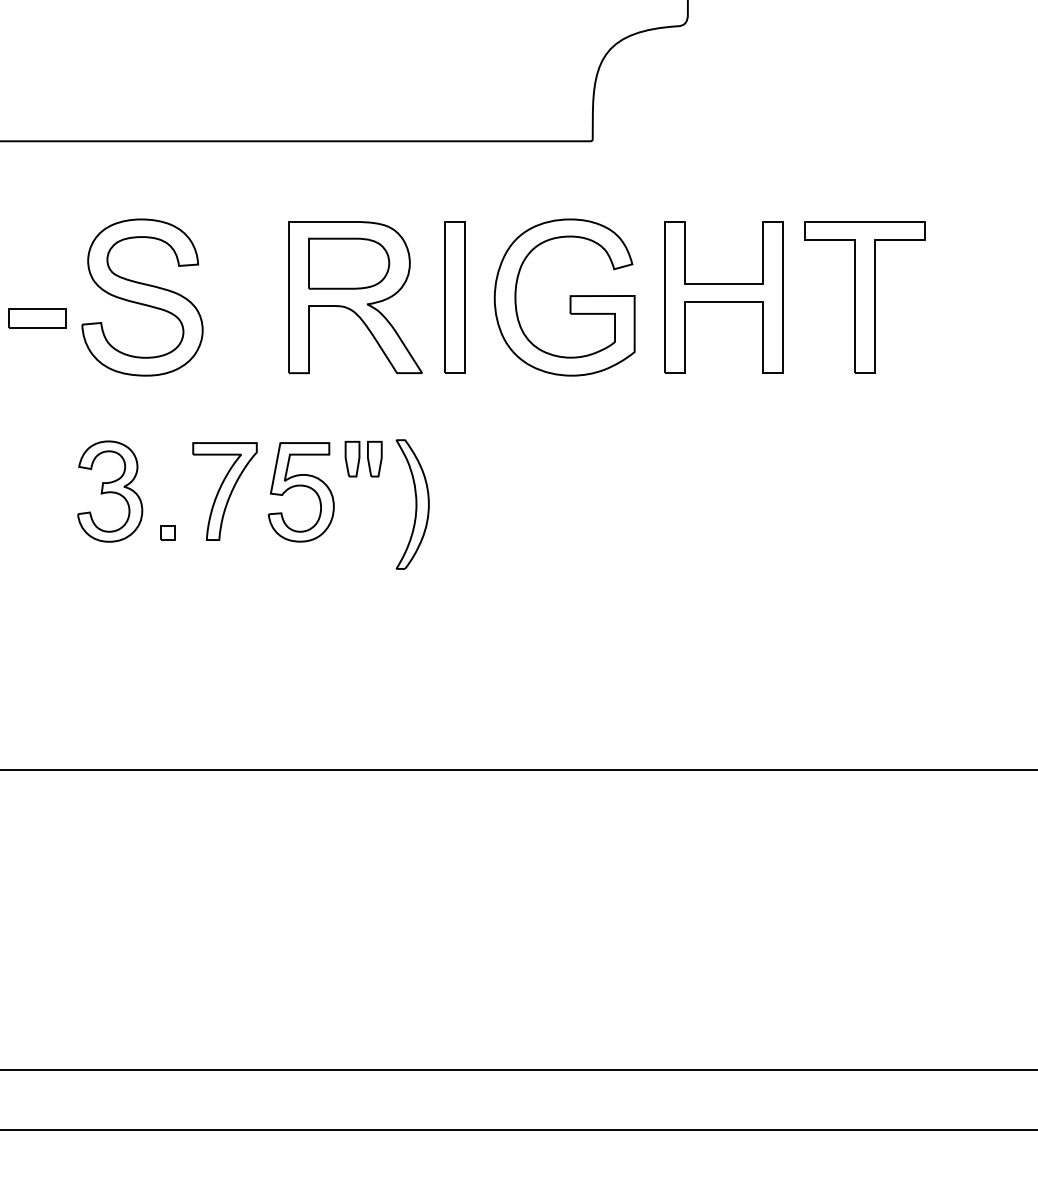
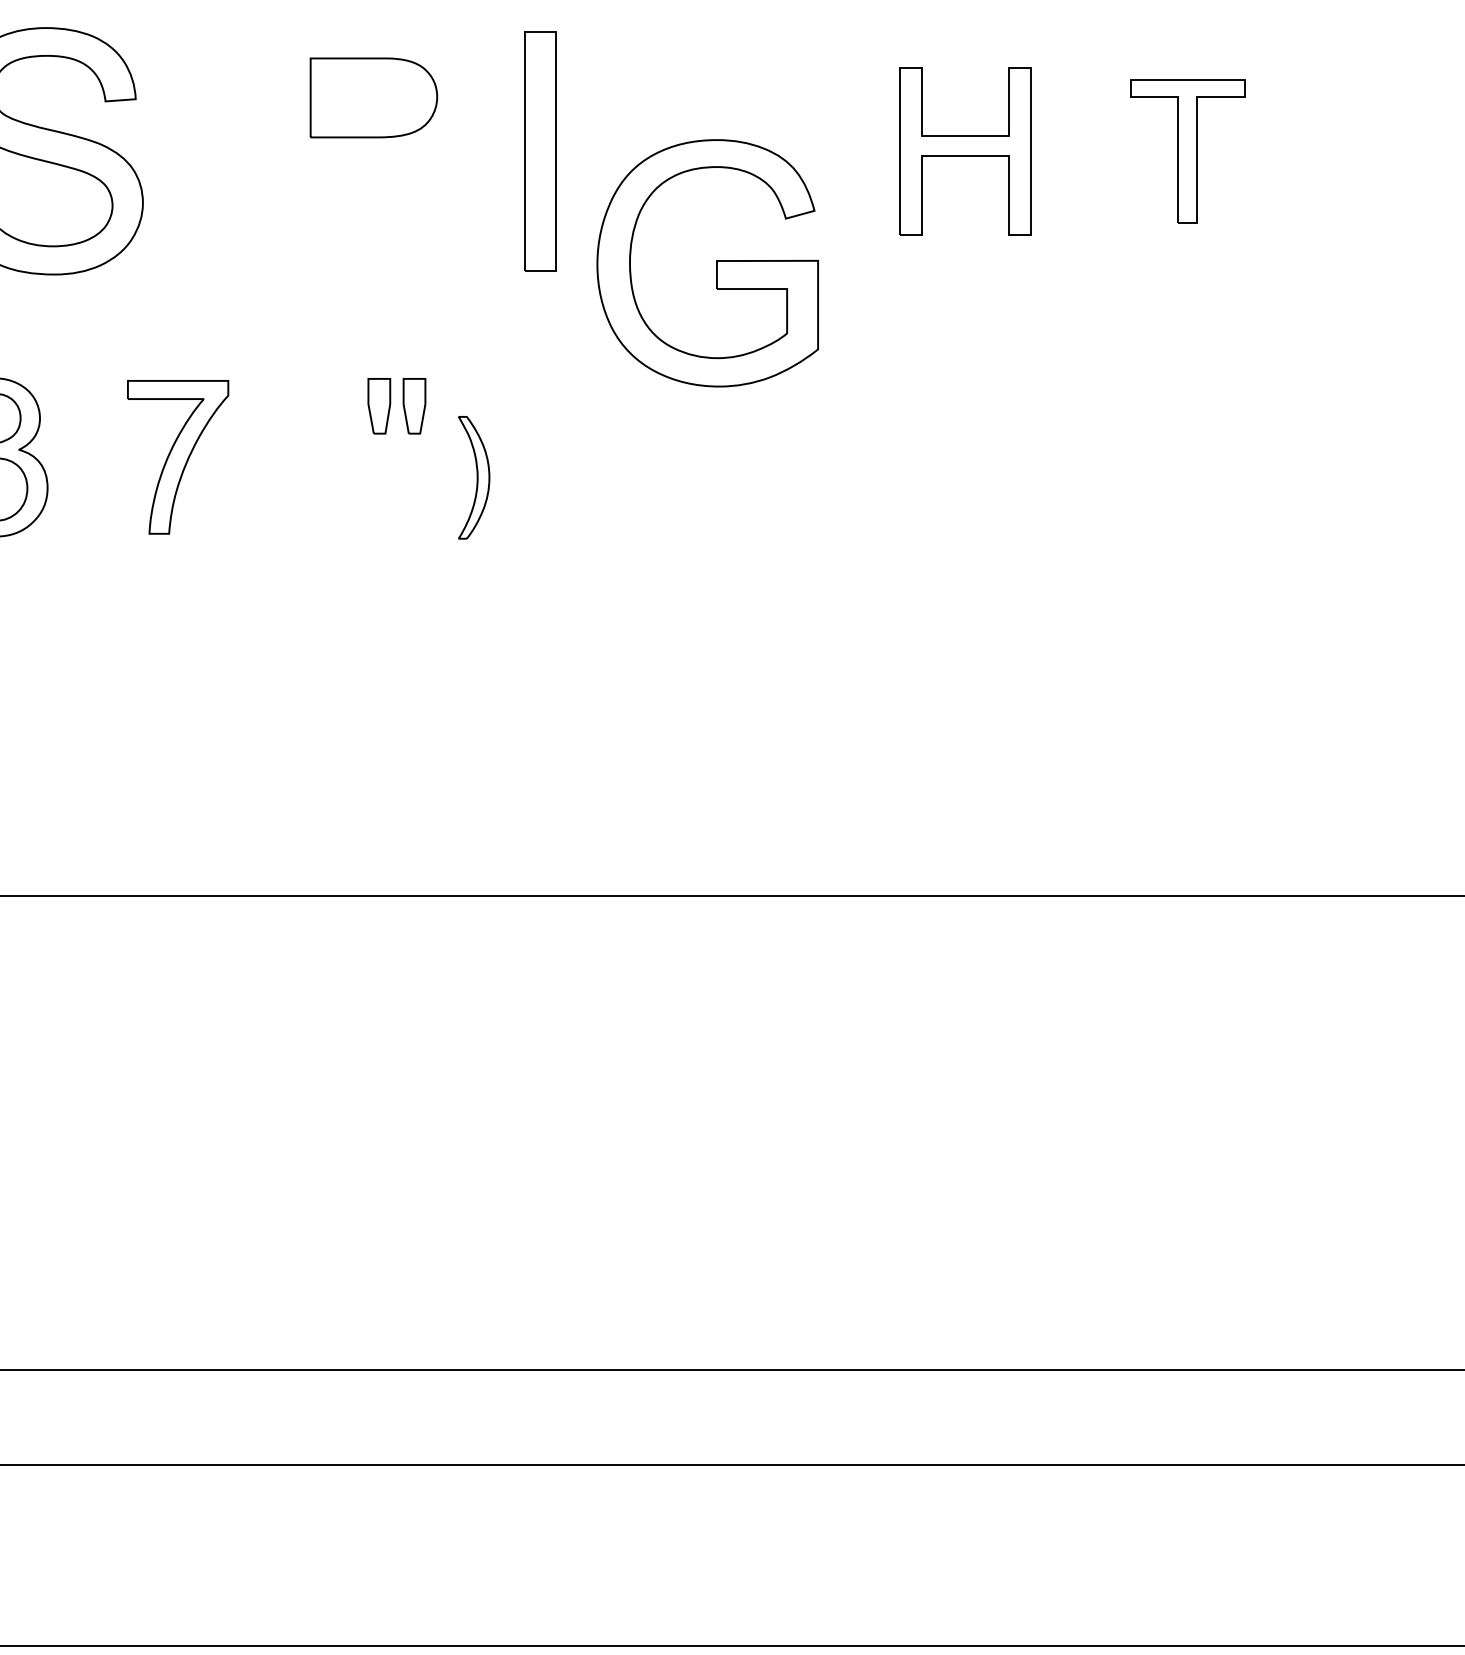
part: (355, 297) -> (383, 151), removed
part: (564, 297) -> (707, 263), moved
part: (723, 297) -> (964, 151), size x0.7
part: (864, 297) -> (1187, 151), size x0.6
part: (301, 492) -> (298, 458), removed
part: (412, 504) -> (473, 477), size x0.6
part: (167, 532) -> (87, 521), removed

